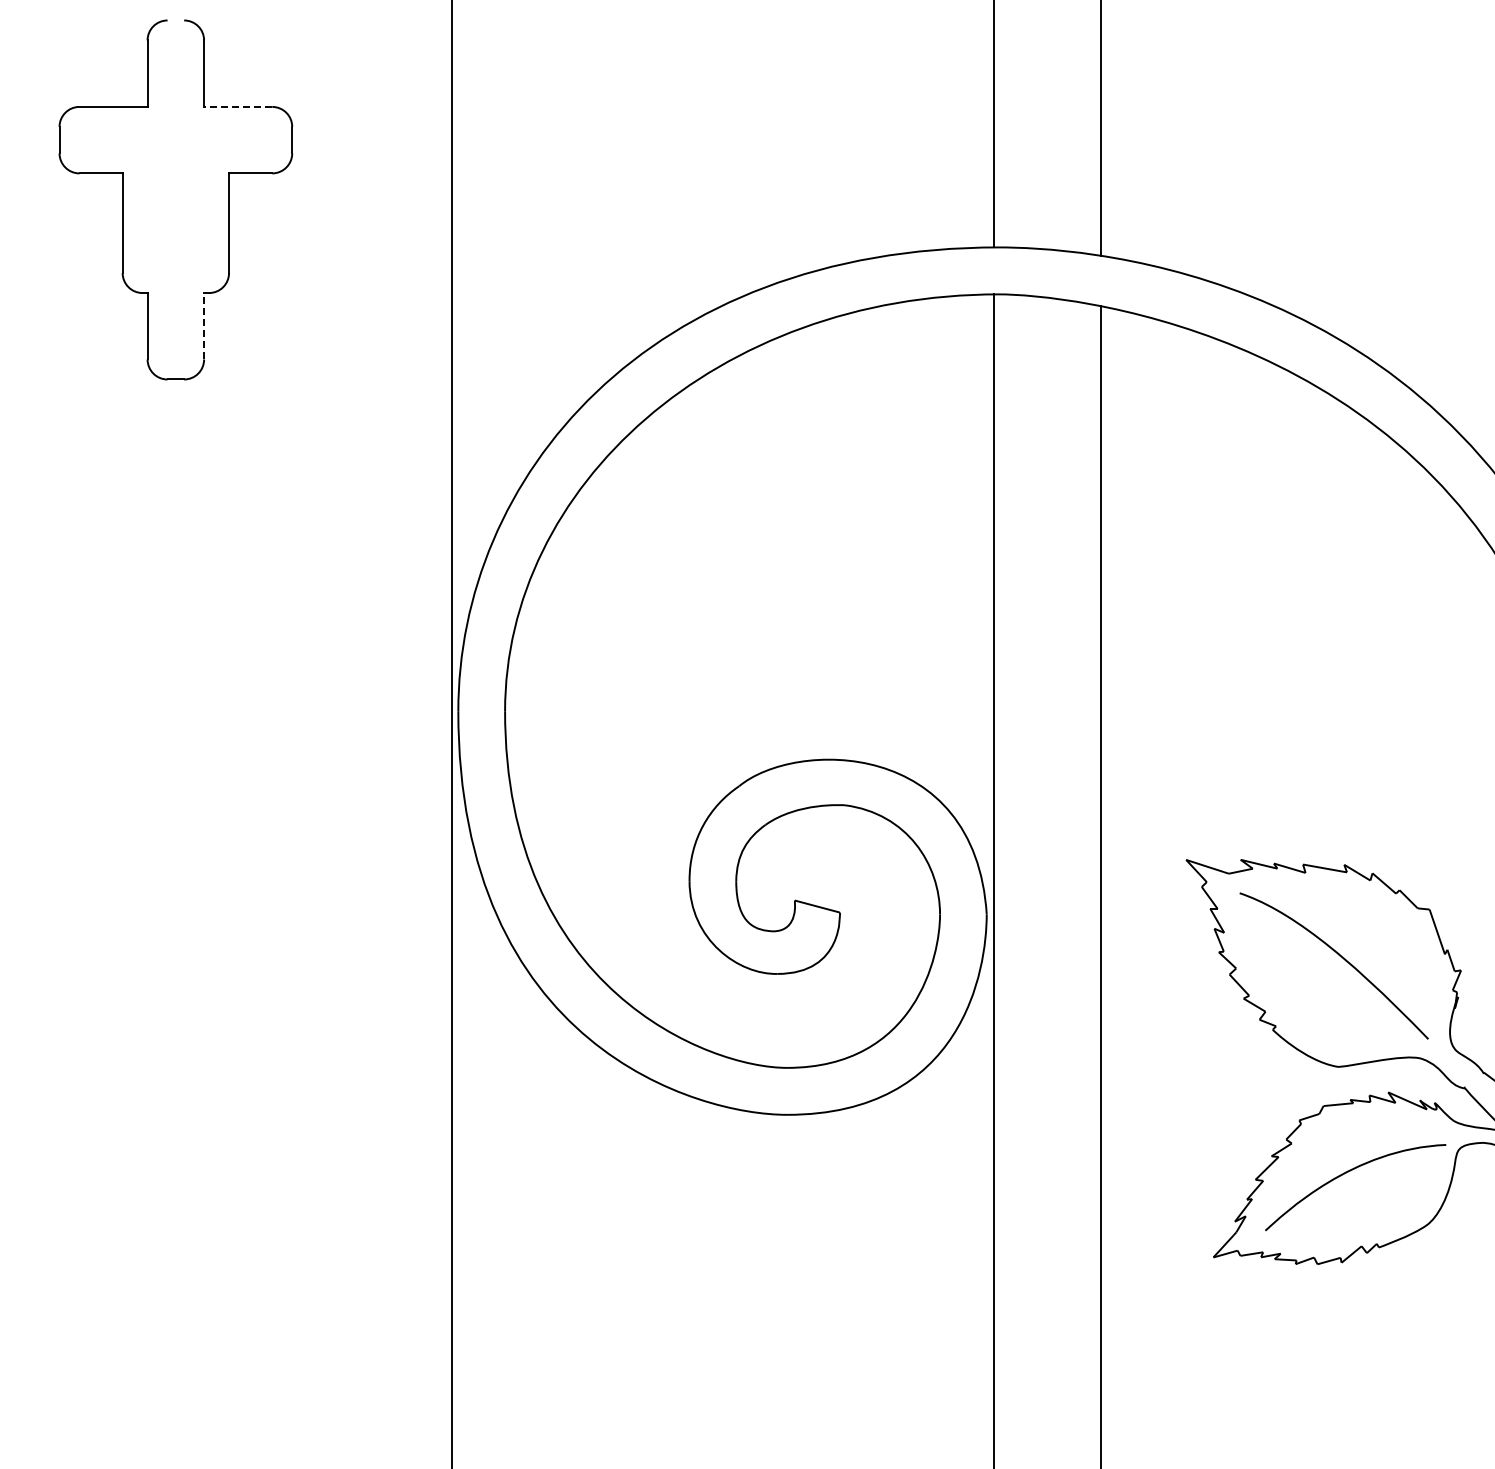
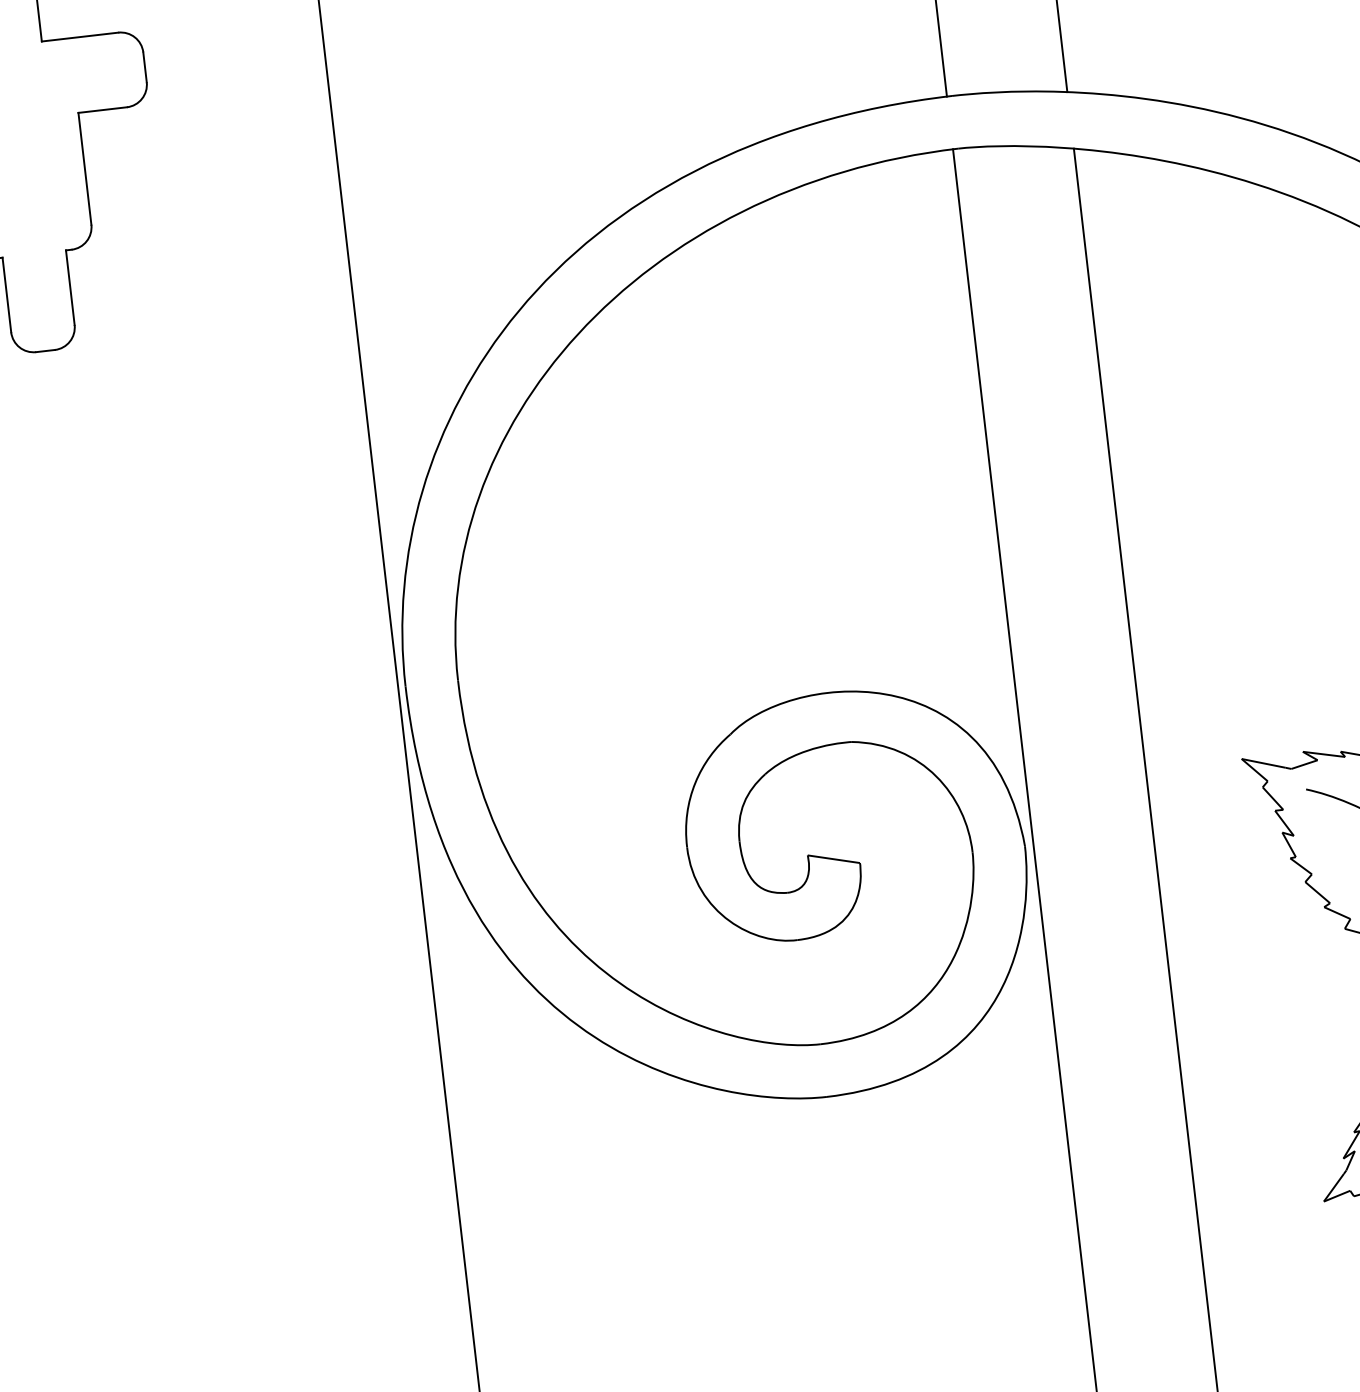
line: (237, 106) -> (79, 36), dashed -> solid
line: (204, 325) -> (70, 286), dashed -> solid

